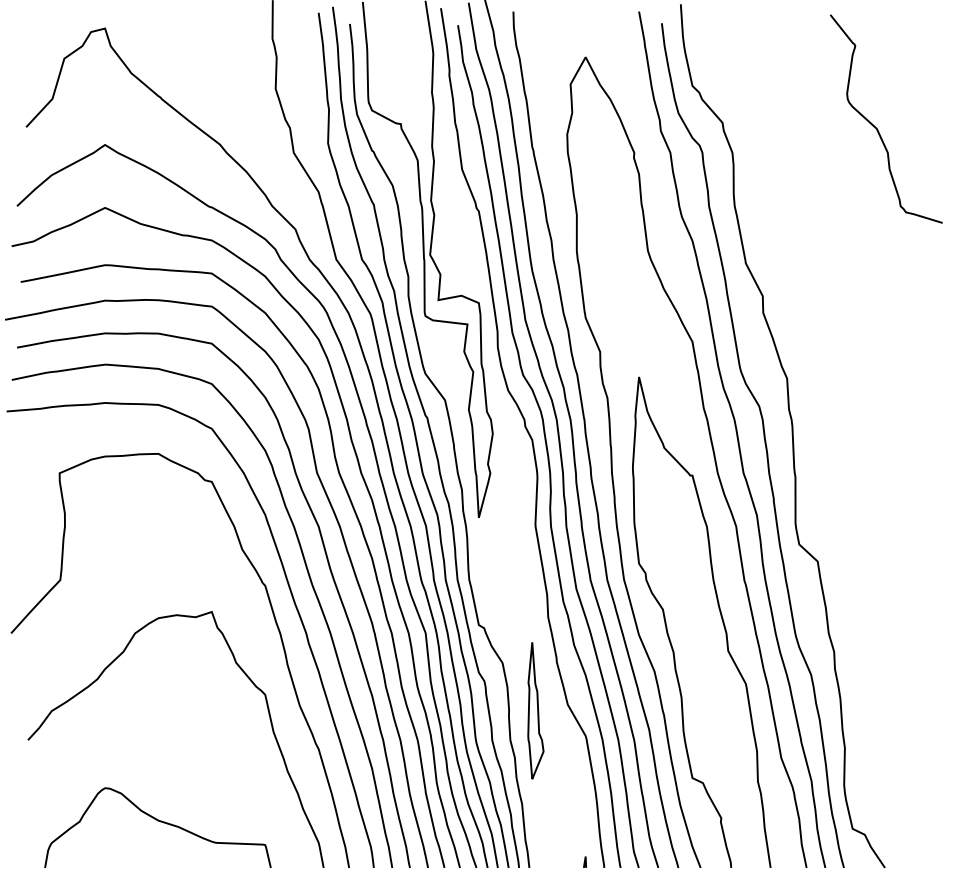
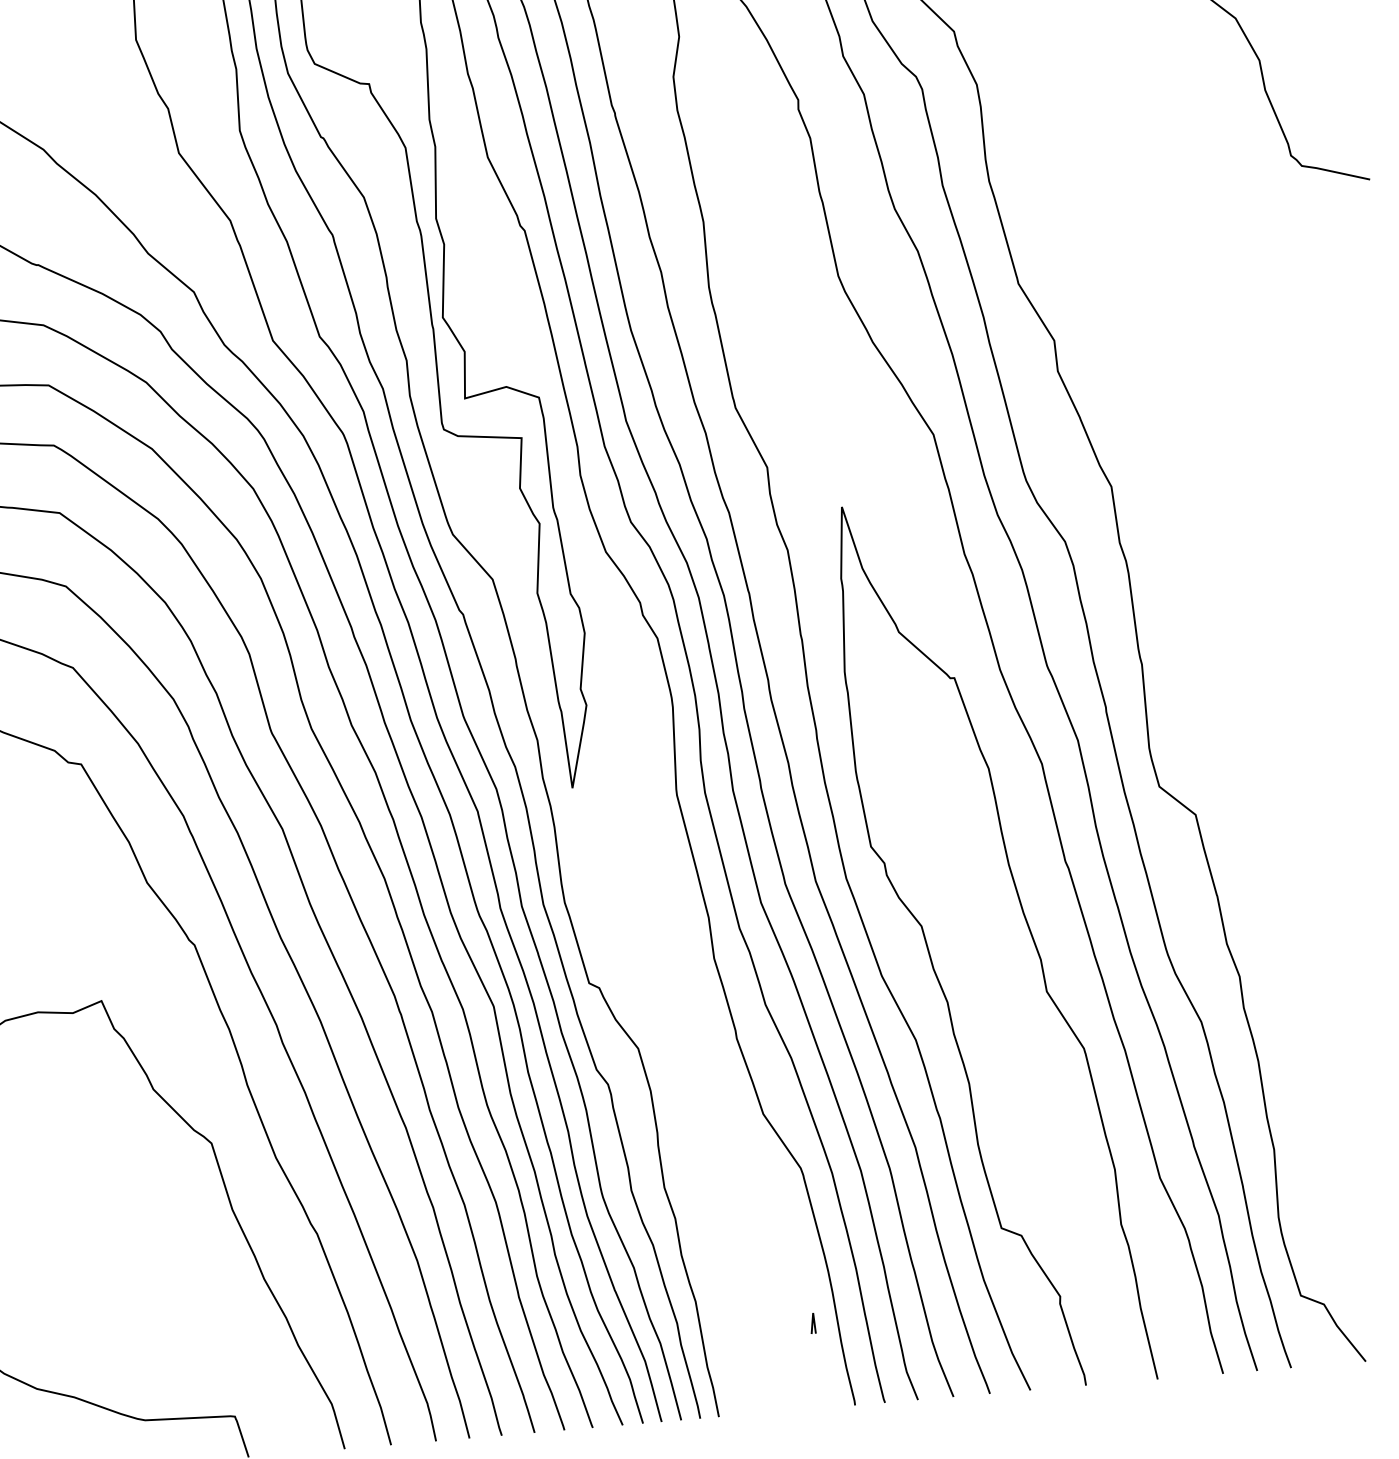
part: (535, 710) -> (705, 1129), removed
line: (585, 861) -> (813, 1322), moved

